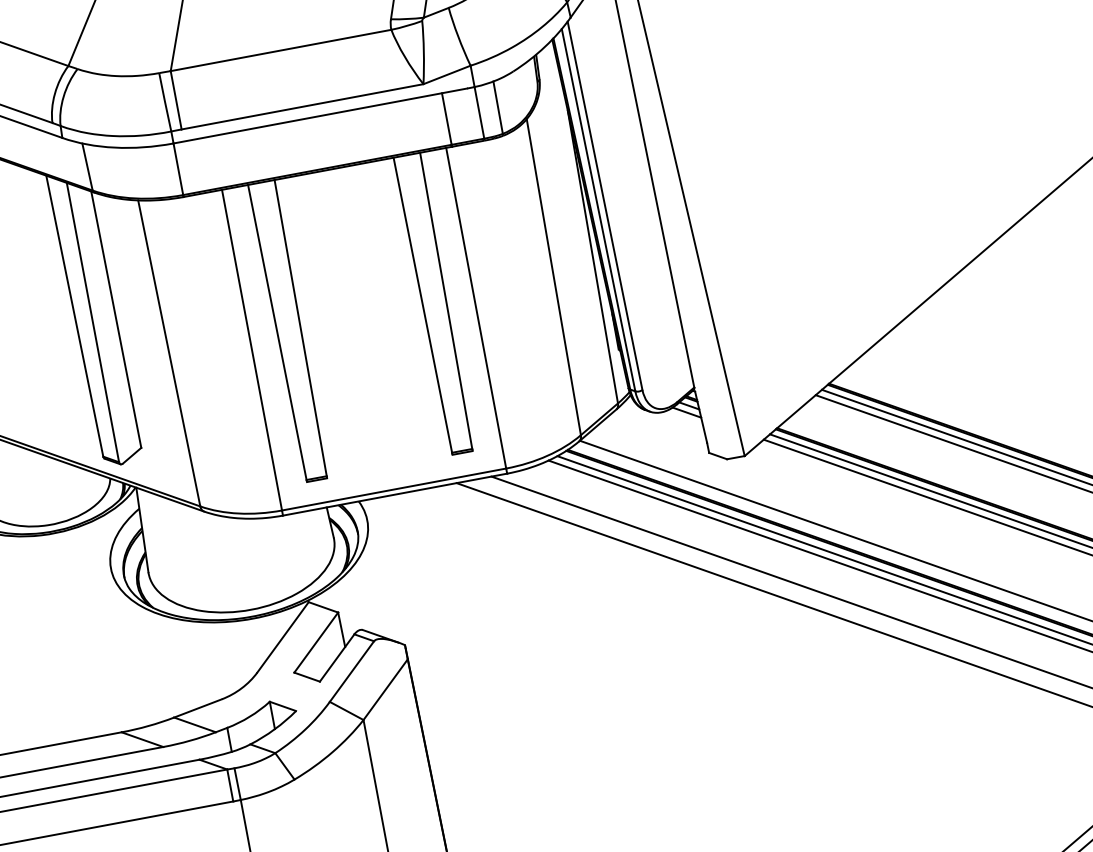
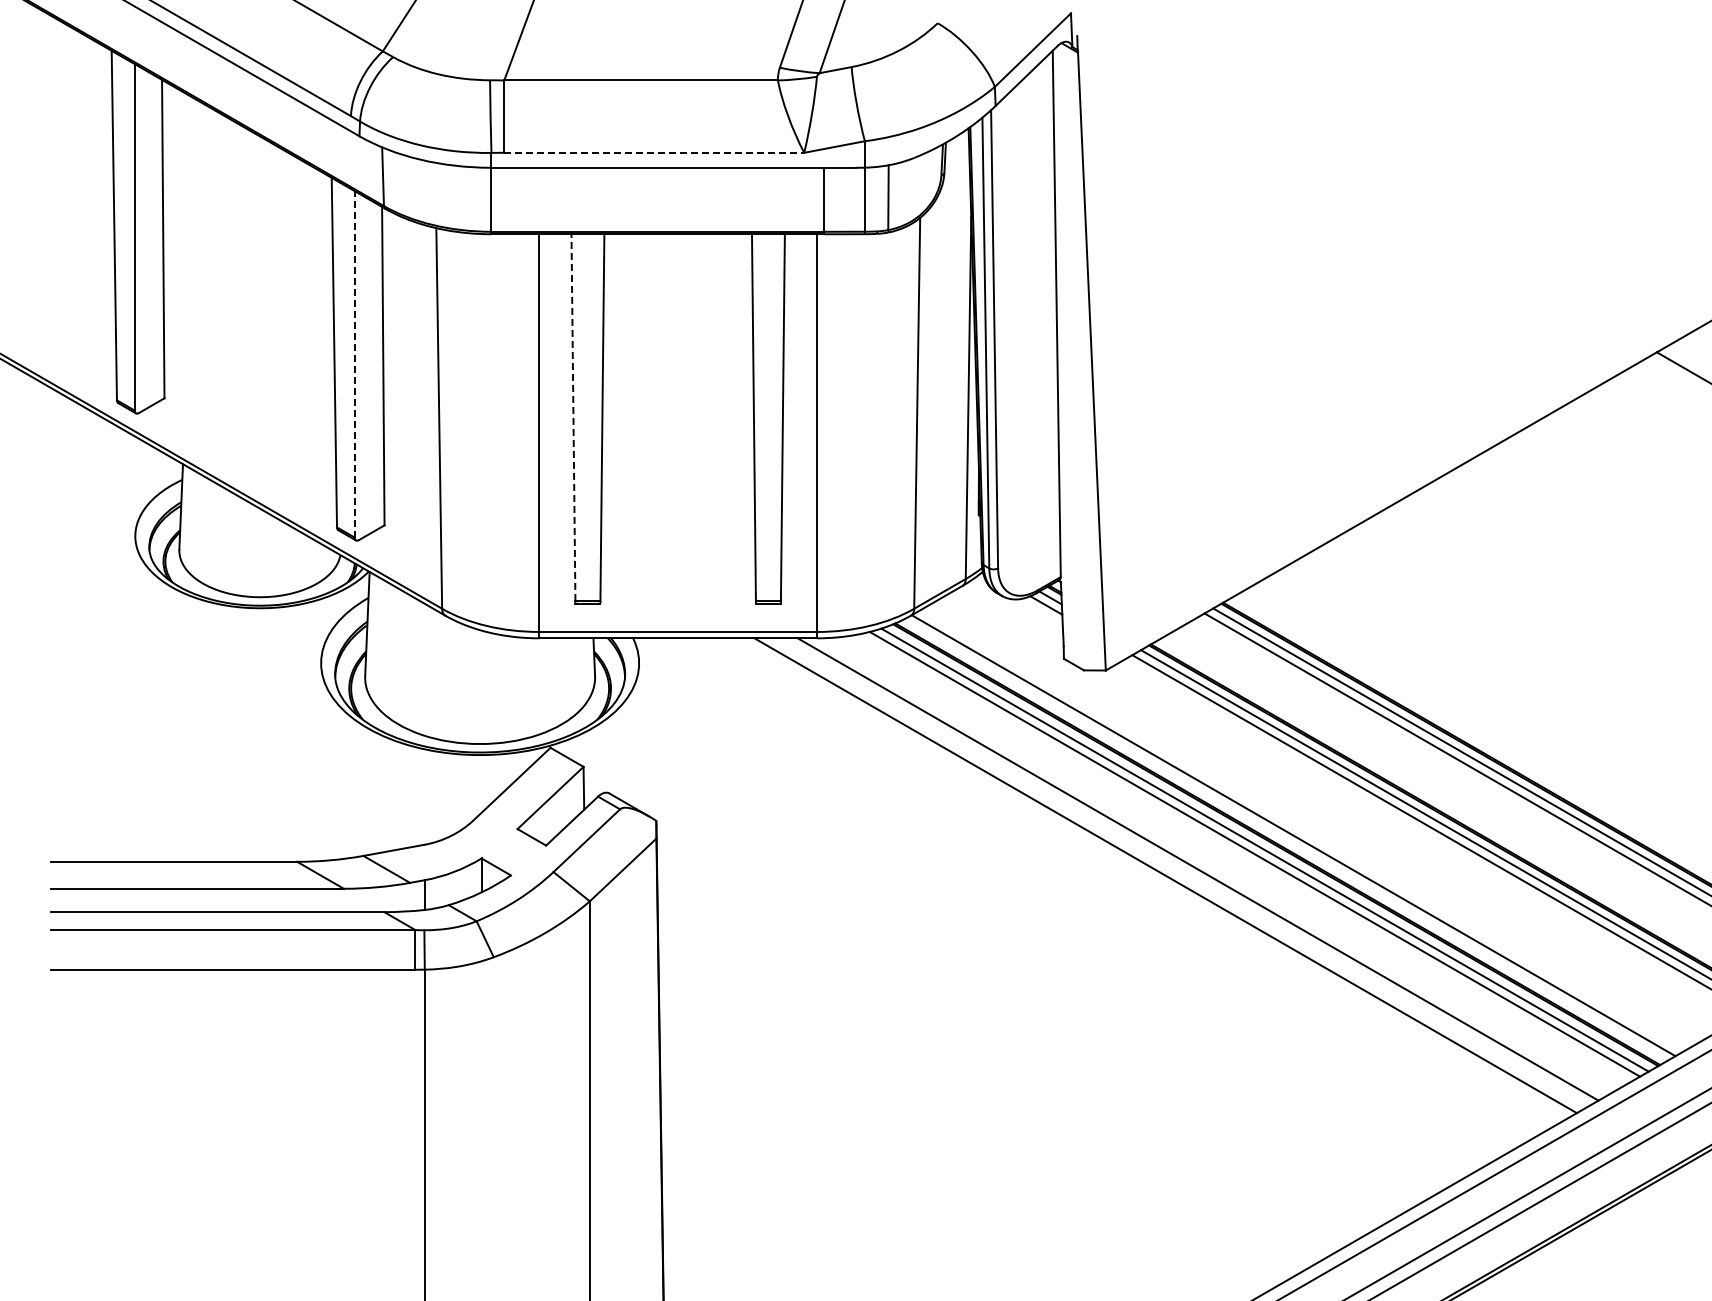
line: (302, 106) -> (654, 152), solid -> dashed
line: (92, 321) -> (354, 363), solid -> dashed
line: (277, 332) -> (573, 417), solid -> dashed

